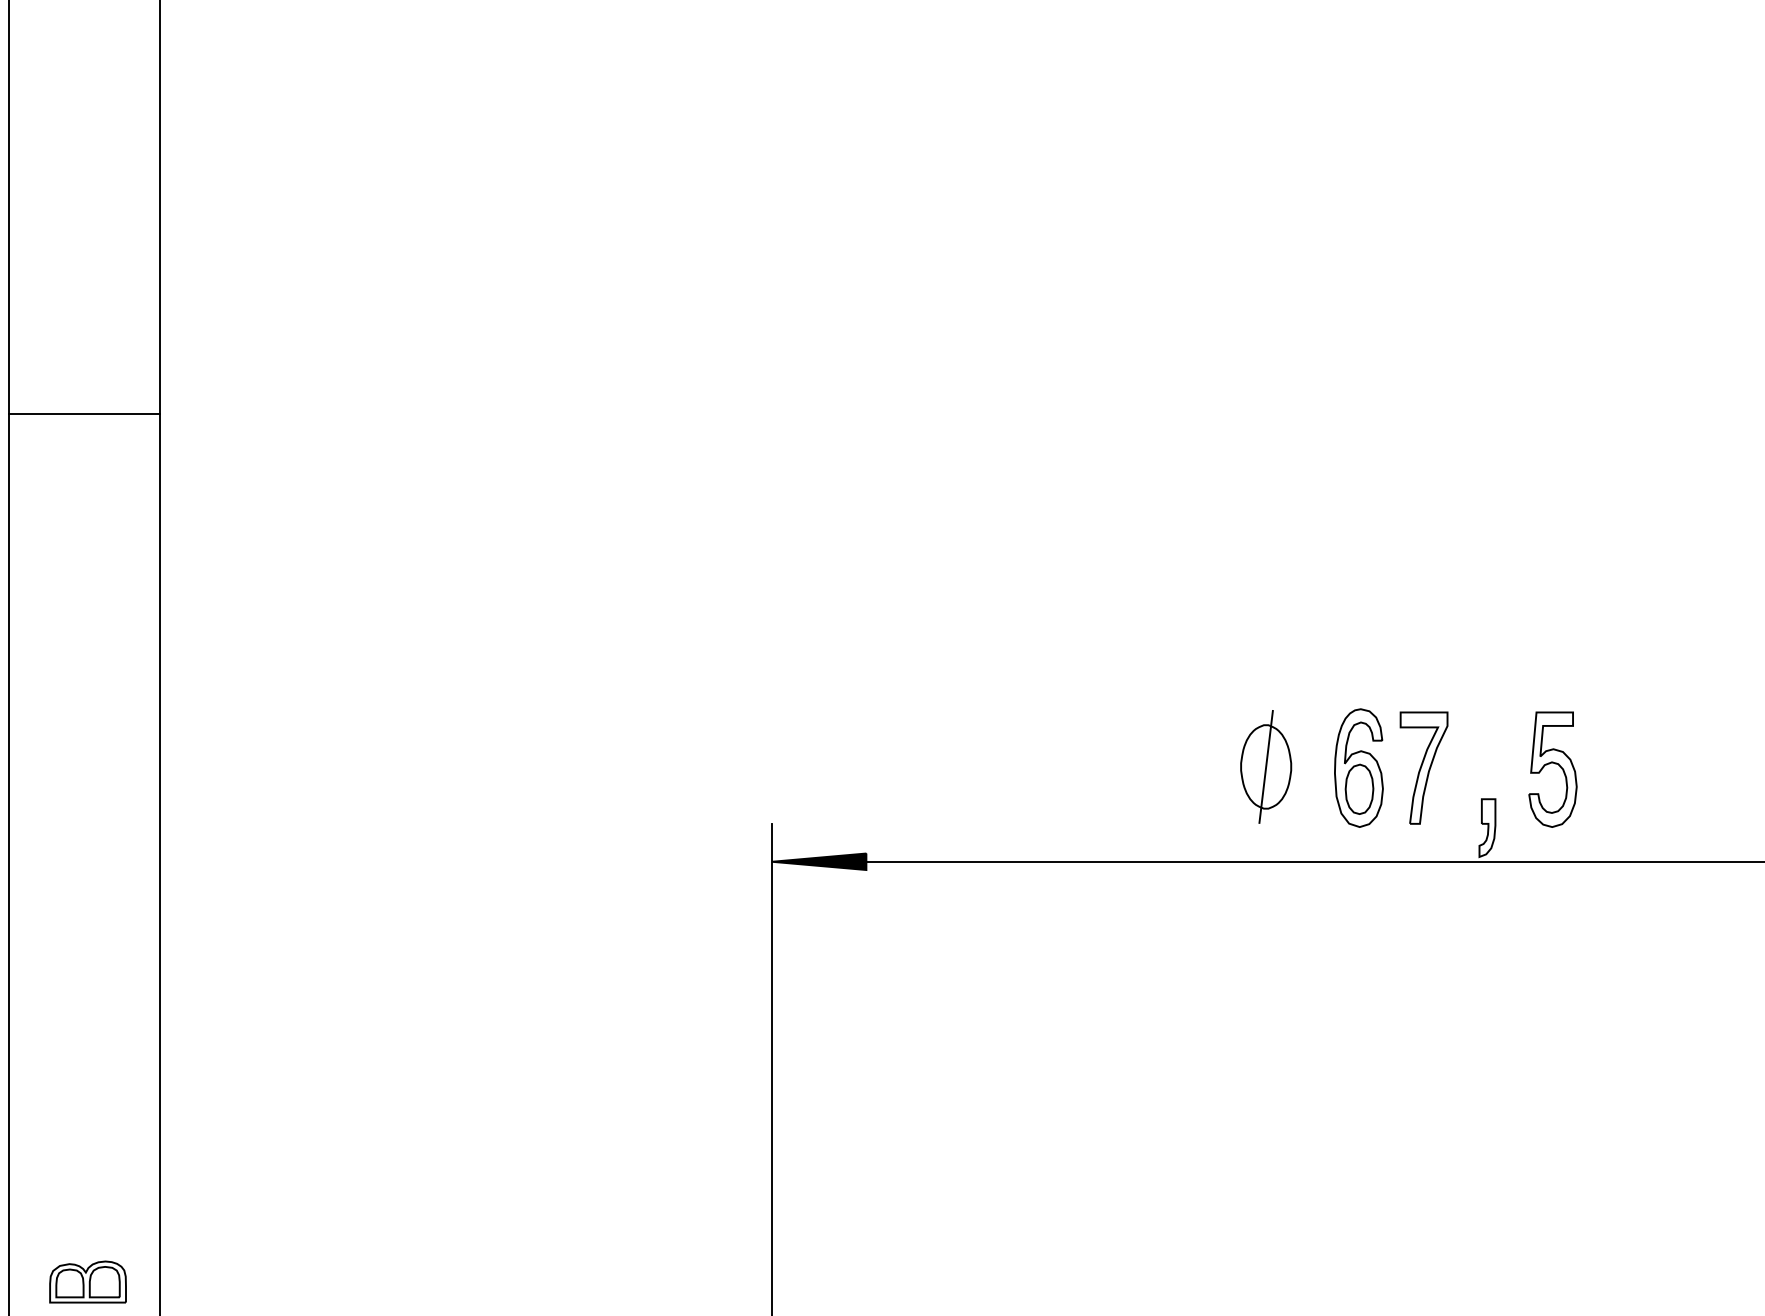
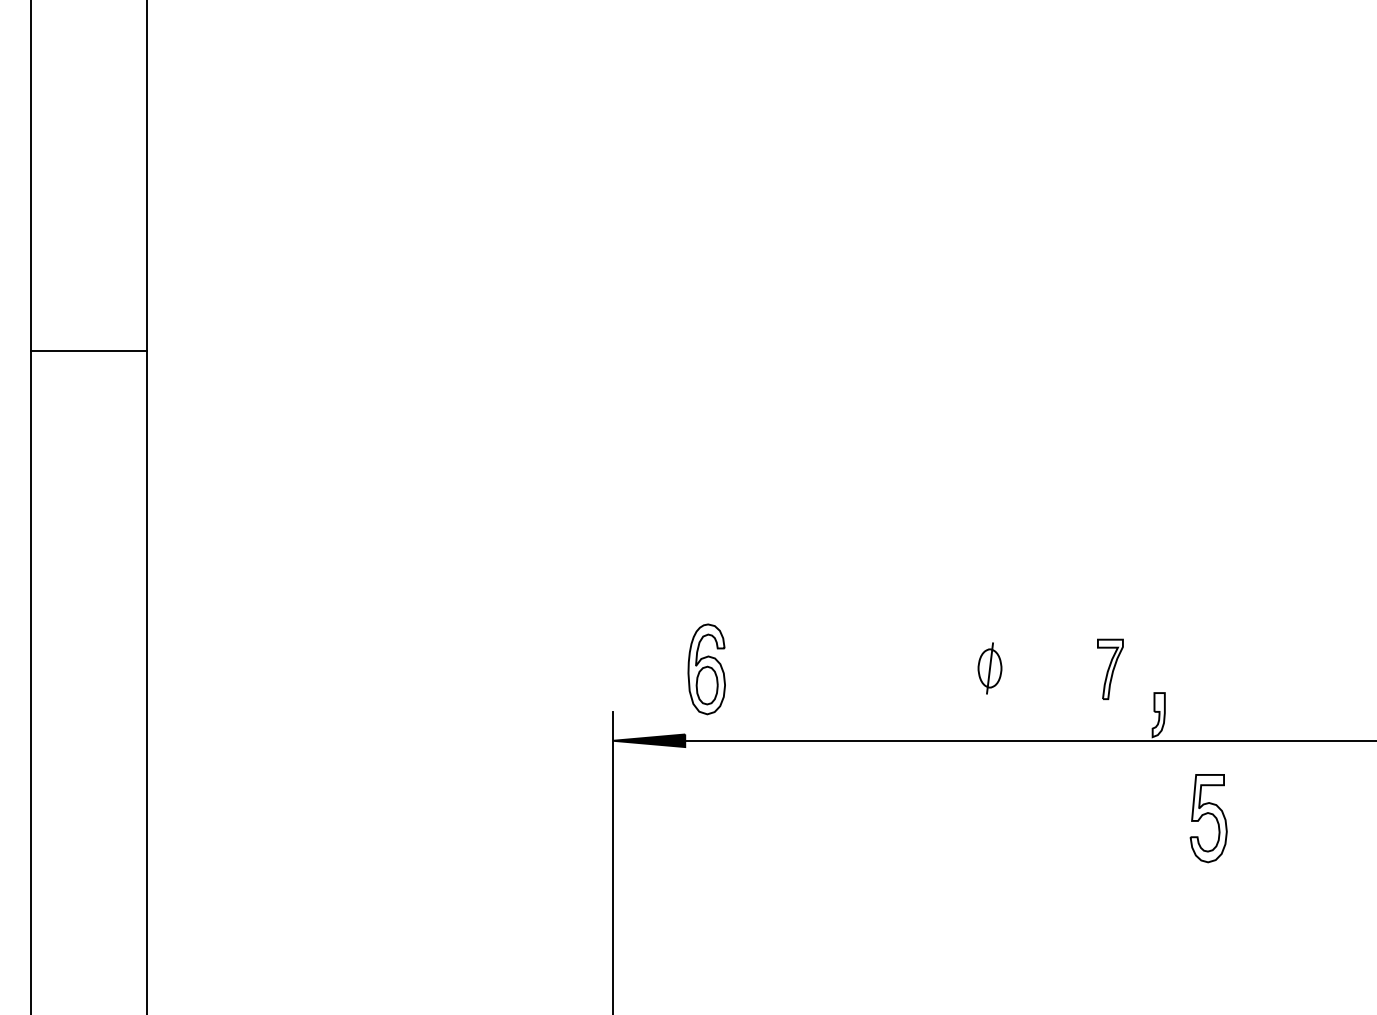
line: (83, 414) -> (88, 351), moved
part: (1265, 766) -> (989, 668), size x0.6
part: (1358, 768) -> (706, 669), moved
part: (1424, 768) -> (1110, 669), size x0.7
part: (1552, 769) -> (1208, 818), moved

